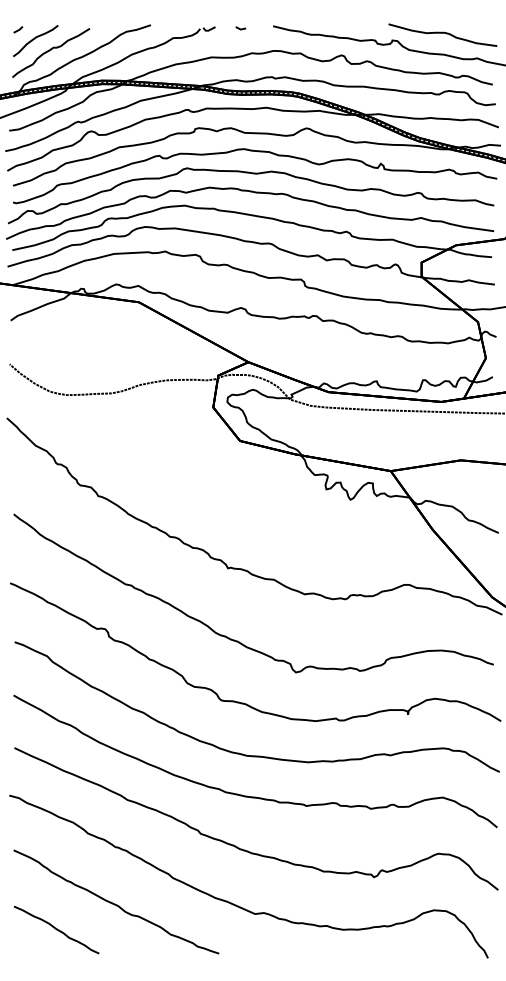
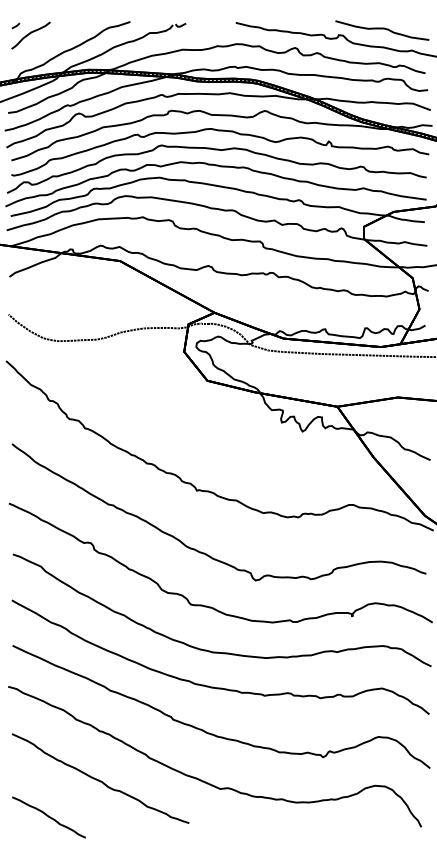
line: (240, 28) -> (207, 24), removed
curve: (51, 50) -> (44, 43), removed
curve: (56, 929) -> (48, 817), moved

